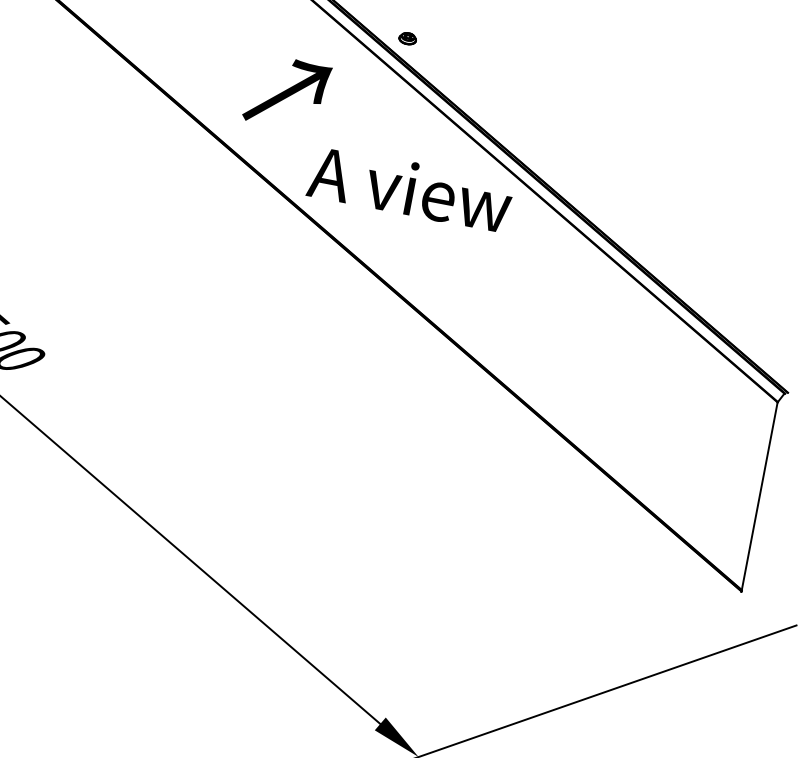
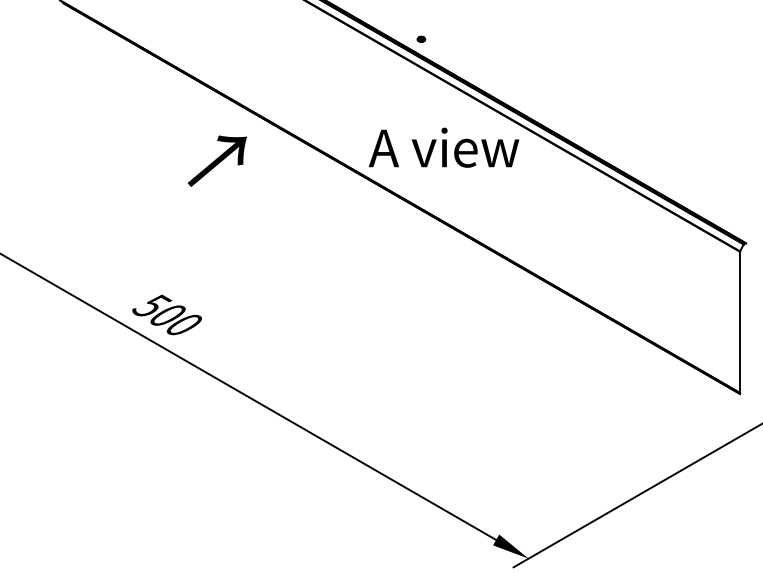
part: (407, 39) -> (421, 39), size x0.6
text: (287, 92) -> (217, 160), moved

